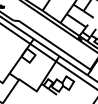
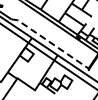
line: (56, 46) -> (54, 45), solid -> dashed

